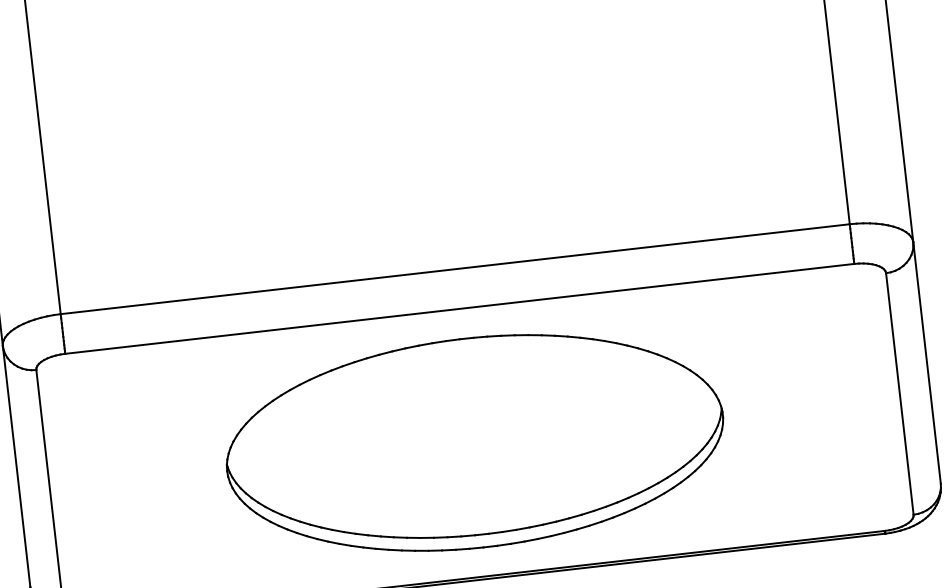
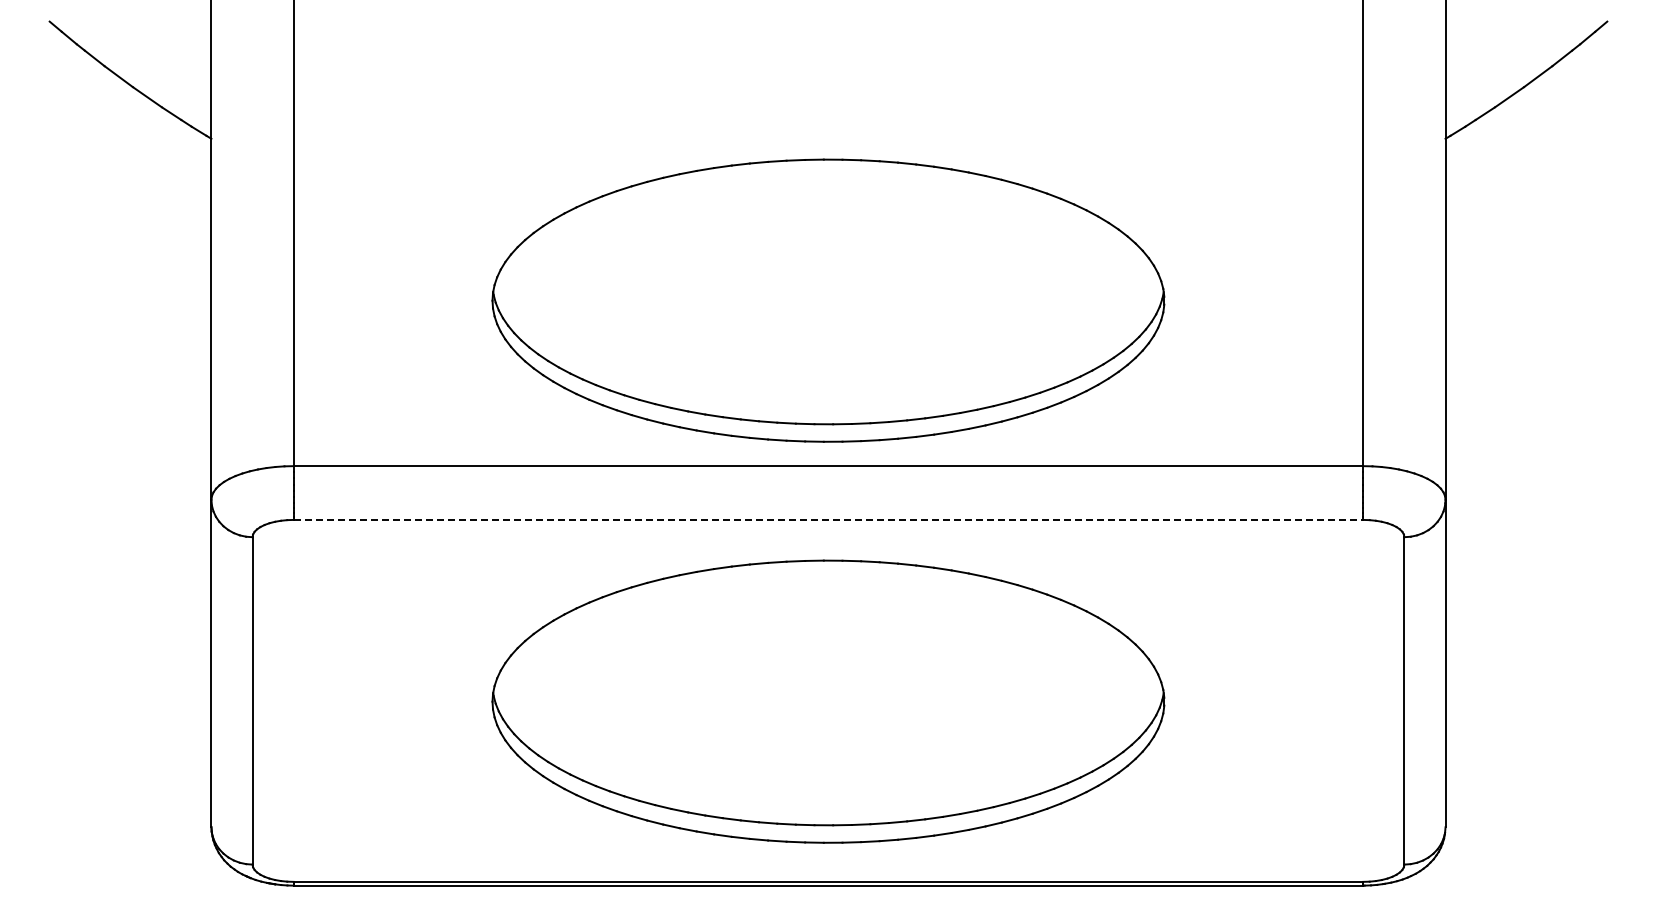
part: (441, 147) -> (828, 300), added
line: (459, 308) -> (828, 519), solid -> dashed

